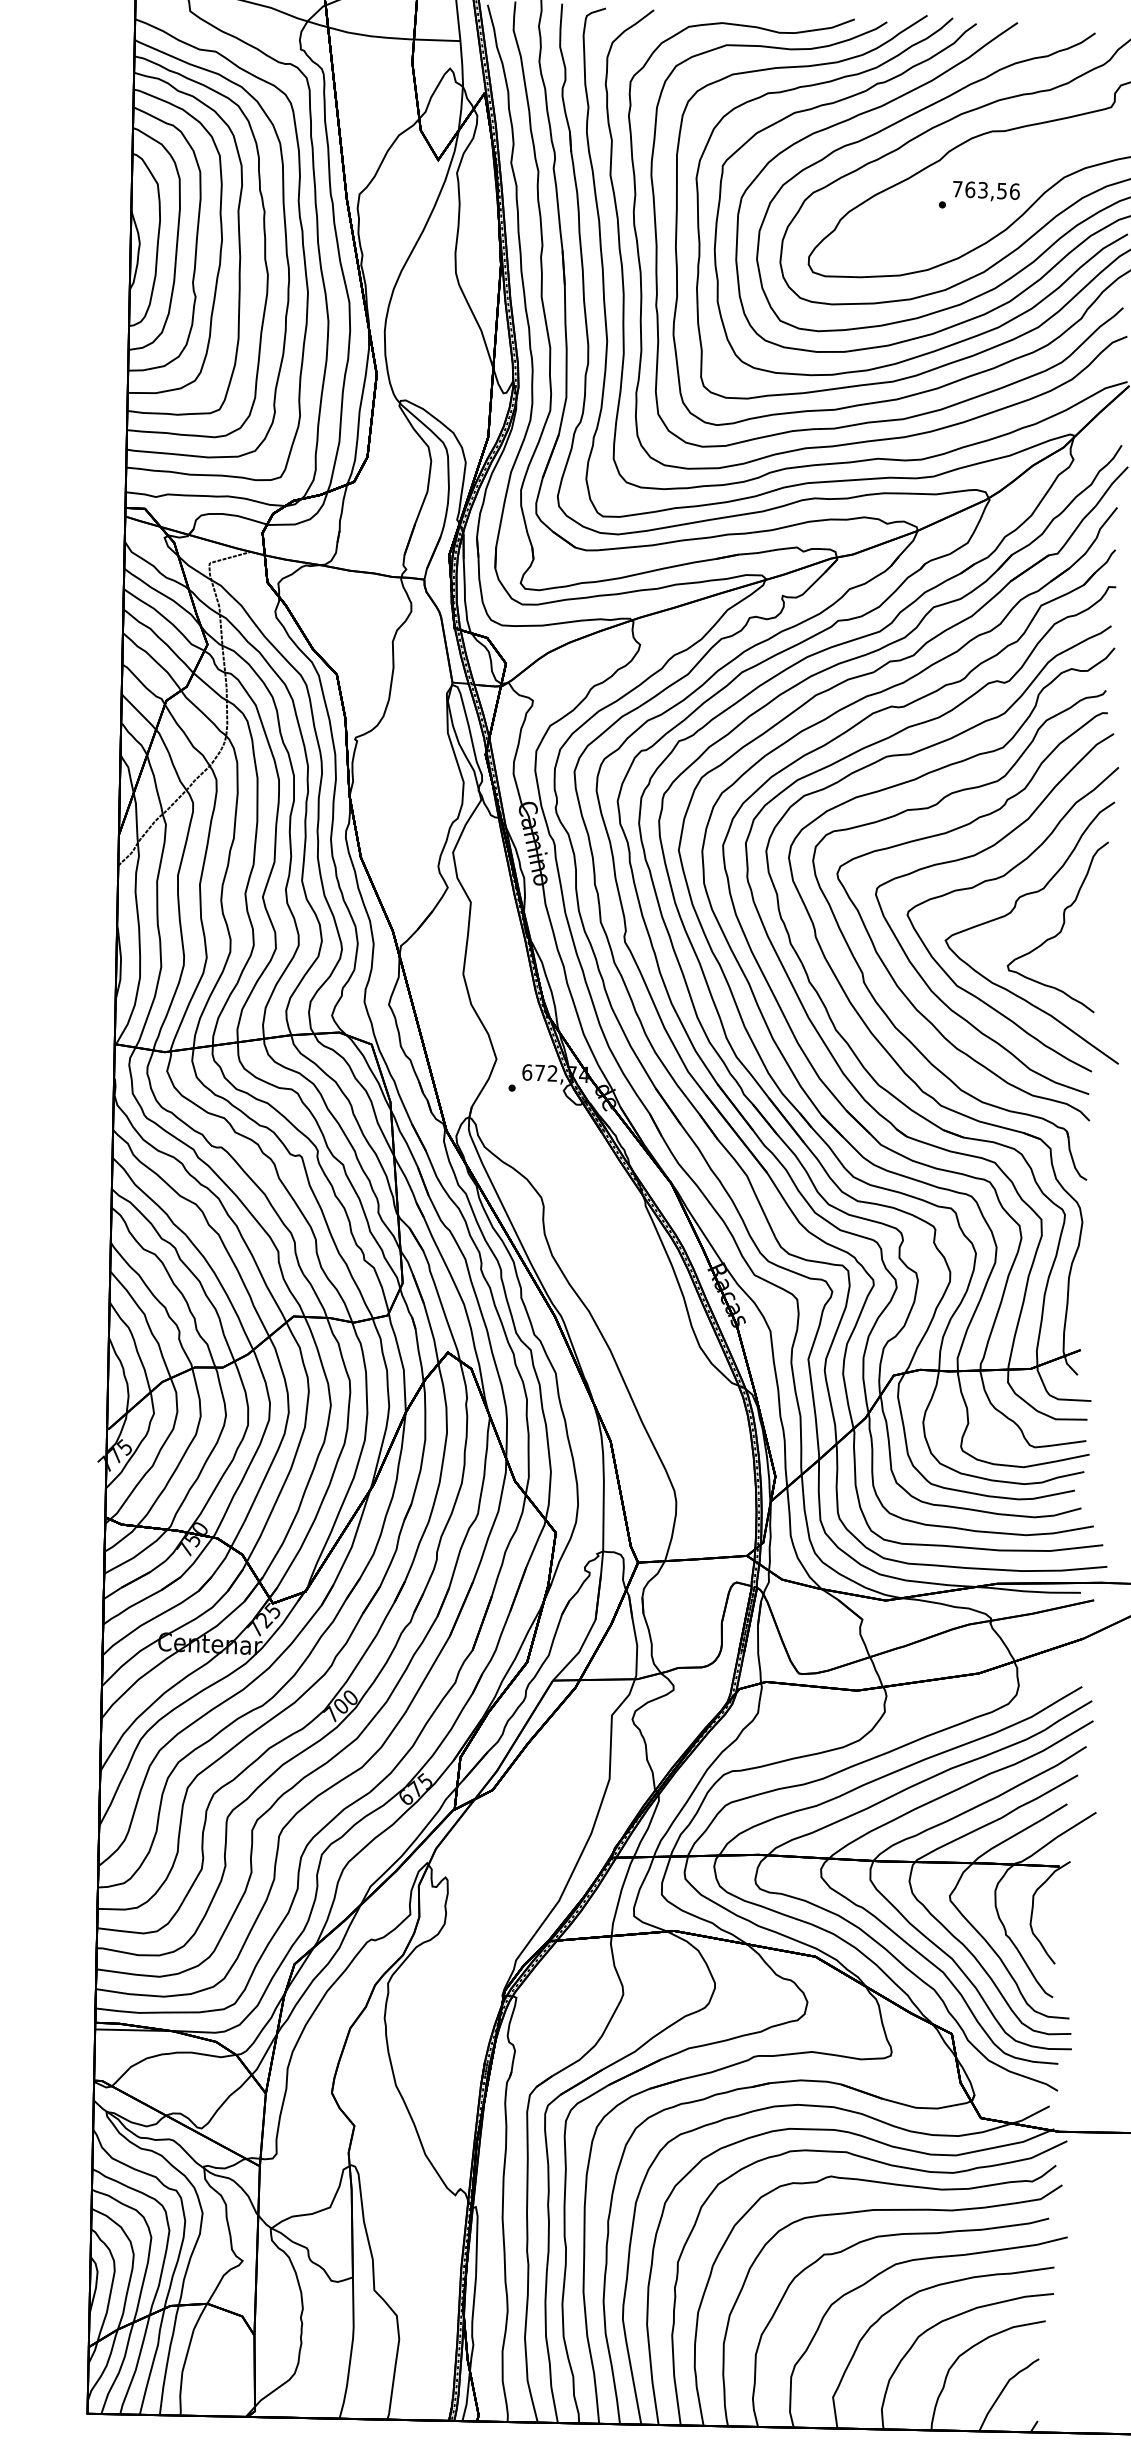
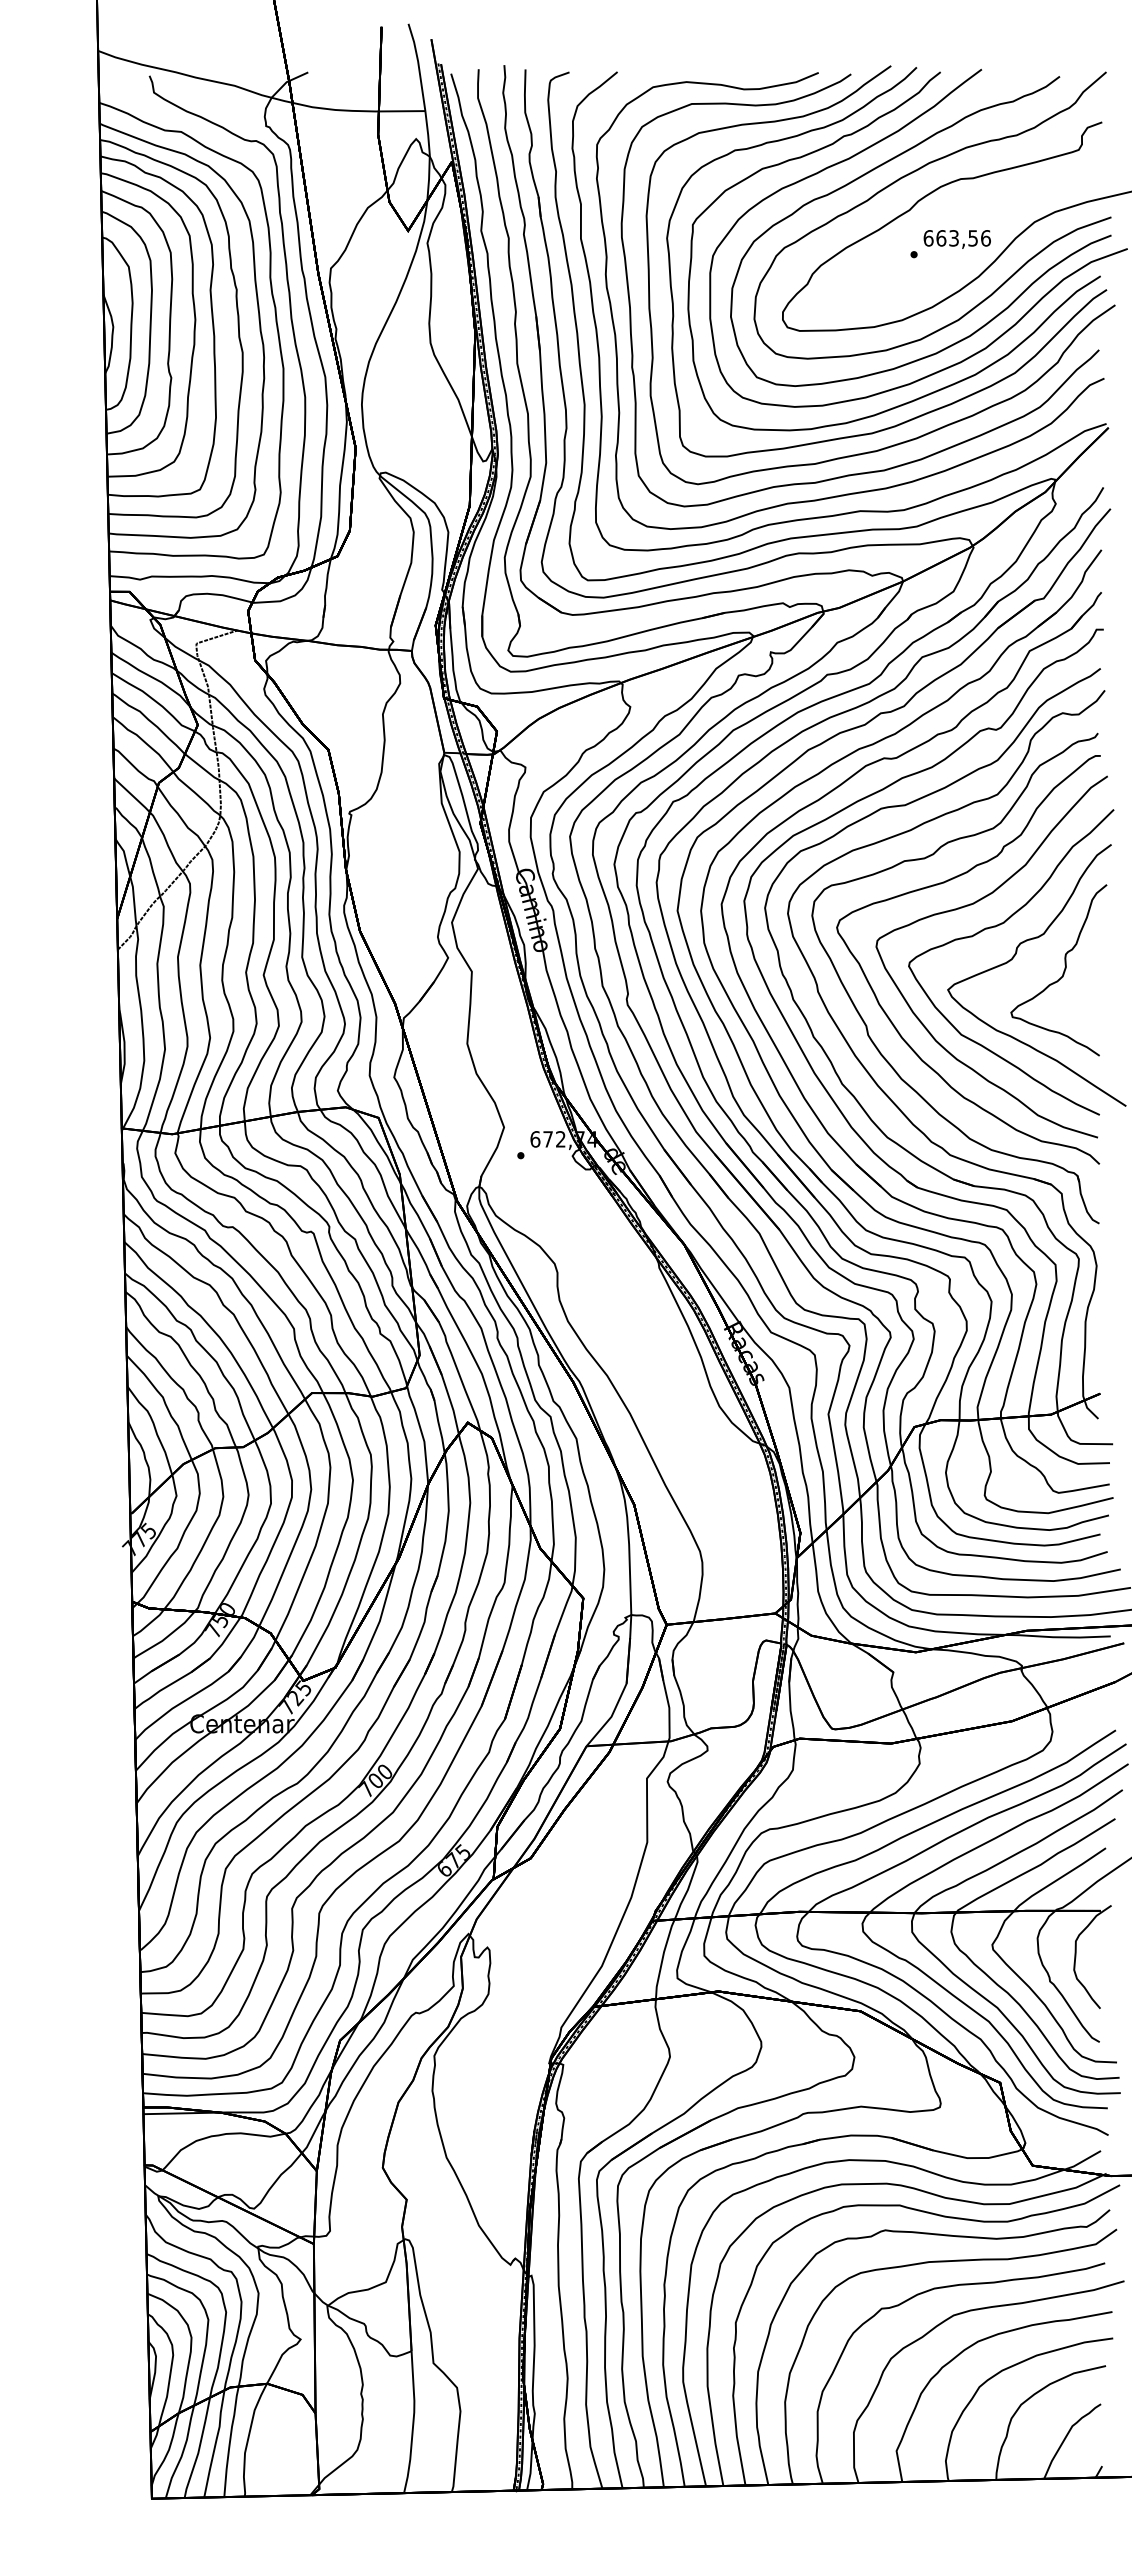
text: (957, 189) -> (928, 238), 763,56 -> 663,56

